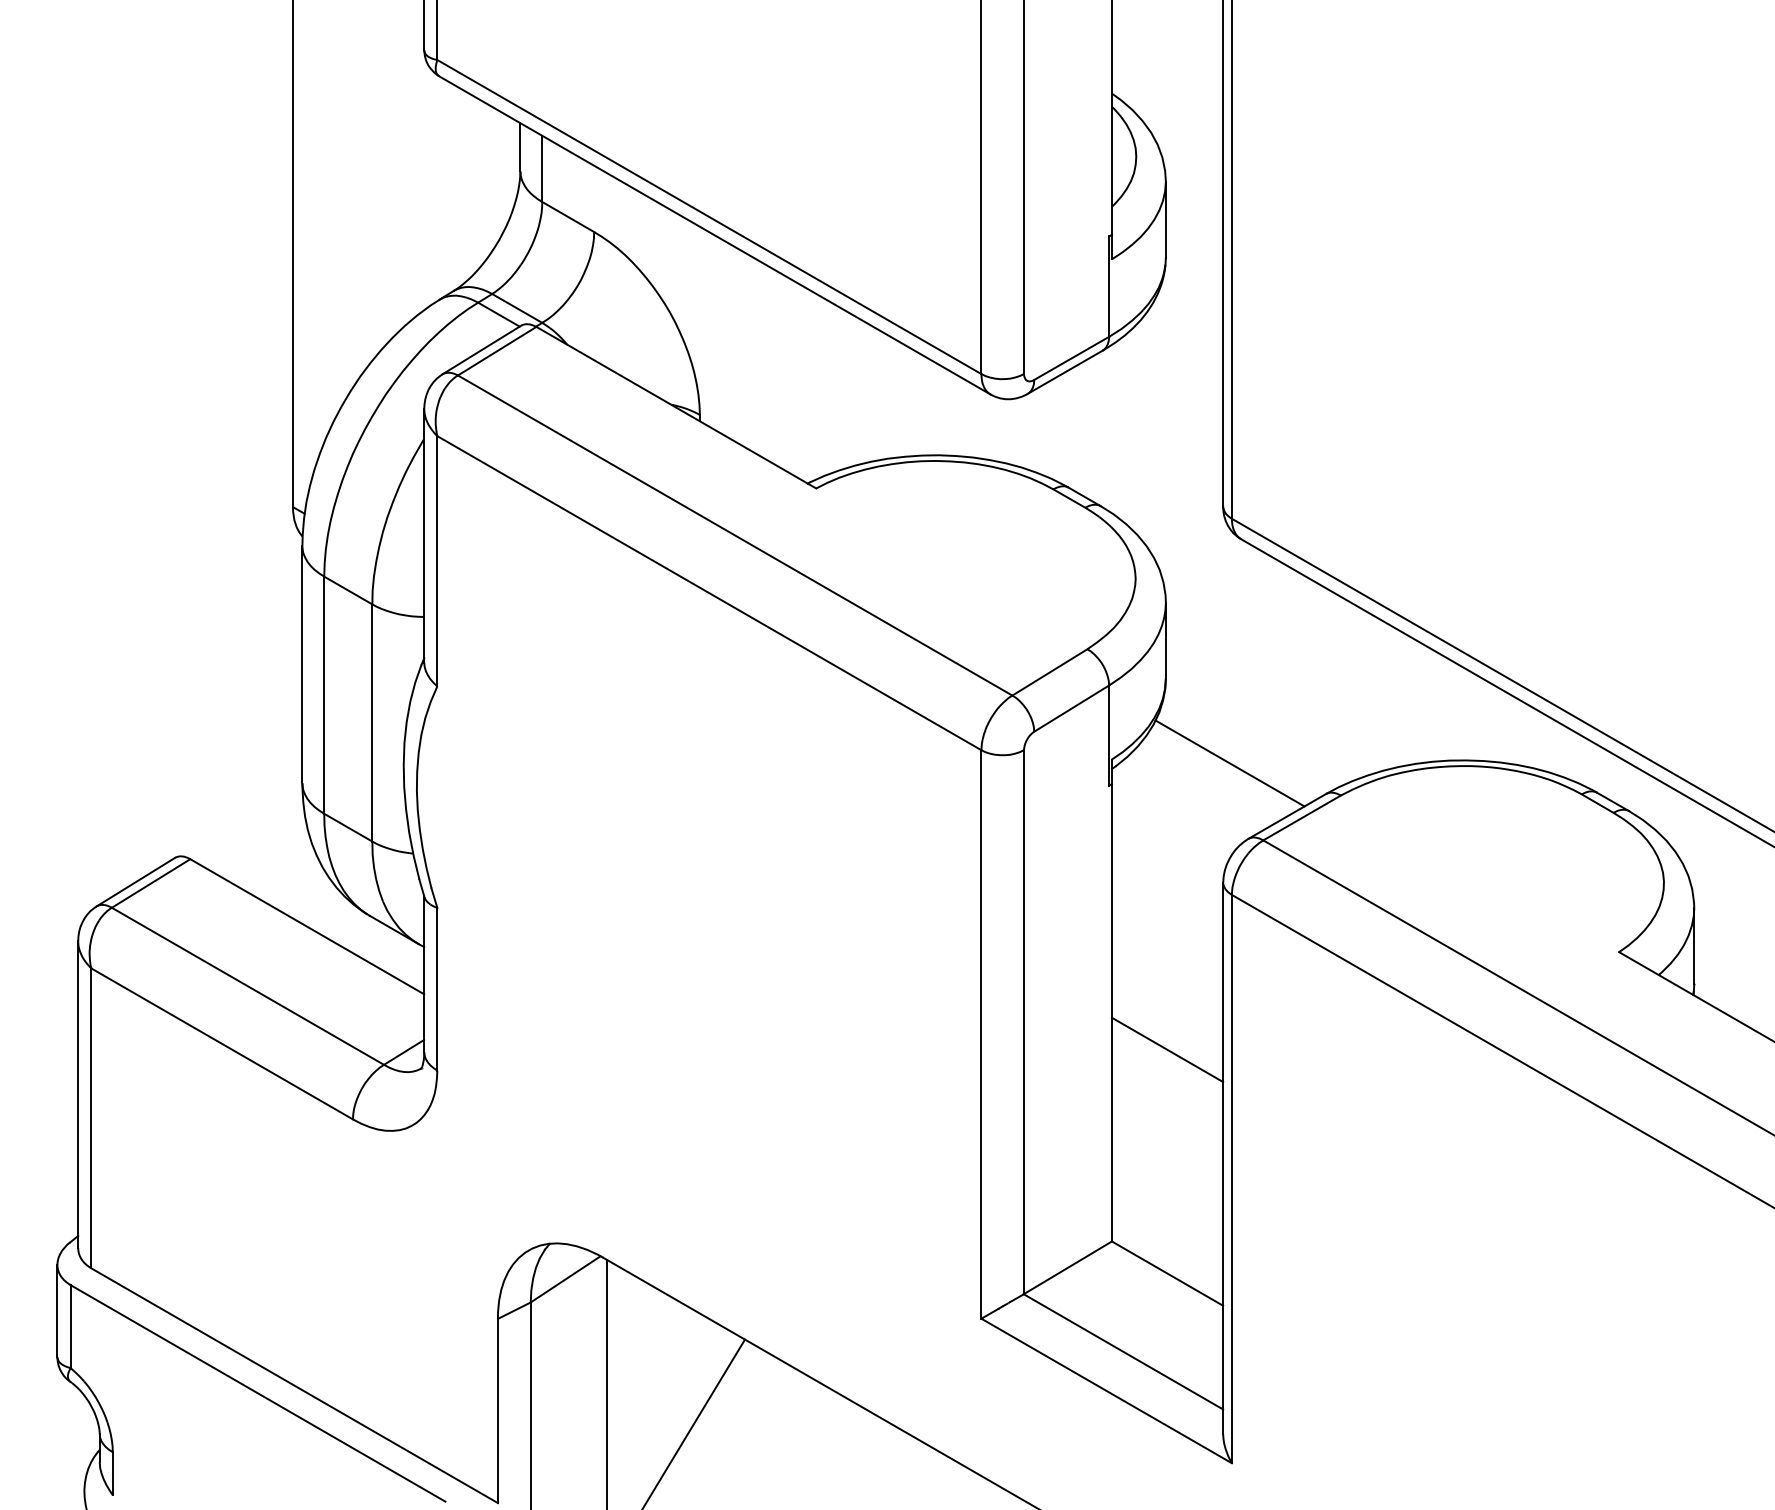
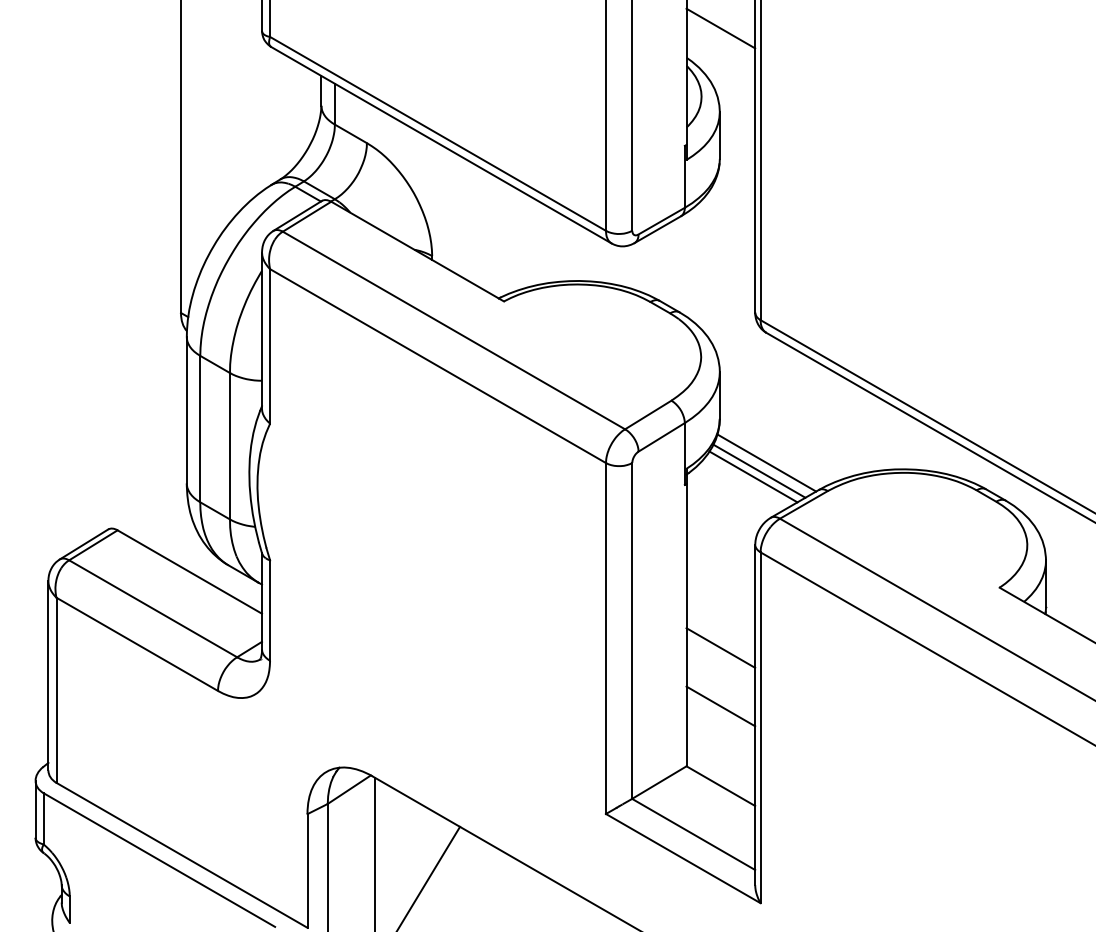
line: (1166, 46) -> (720, 28), added
line: (1241, 749) -> (766, 462), added
line: (1220, 772) -> (753, 476), added
line: (1166, 1144) -> (720, 706), added

